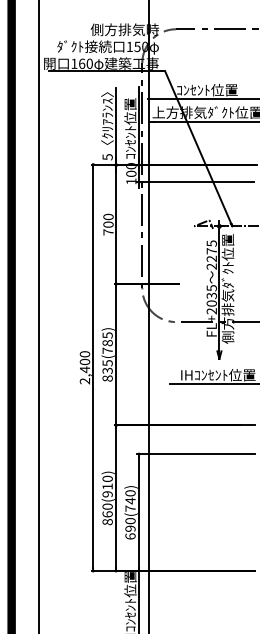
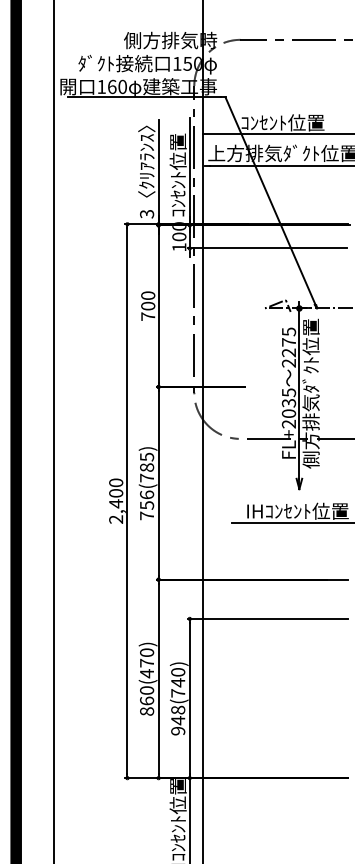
text: (107, 157) -> (146, 214), 5 -> 3
text: (107, 370) -> (147, 505), 835(785) -> 756(785)
text: (107, 490) -> (147, 668), 860(910) -> 860(470)
text: (130, 528) -> (178, 720), 690(740) -> 948(740)

